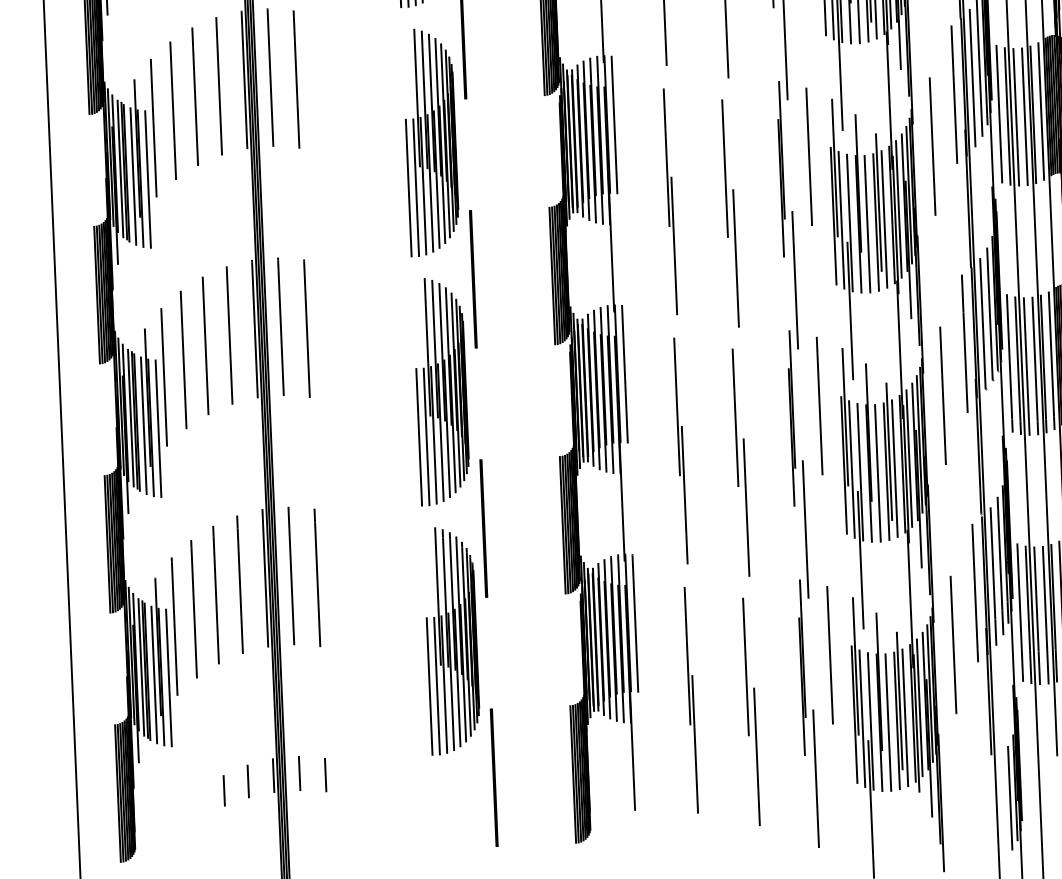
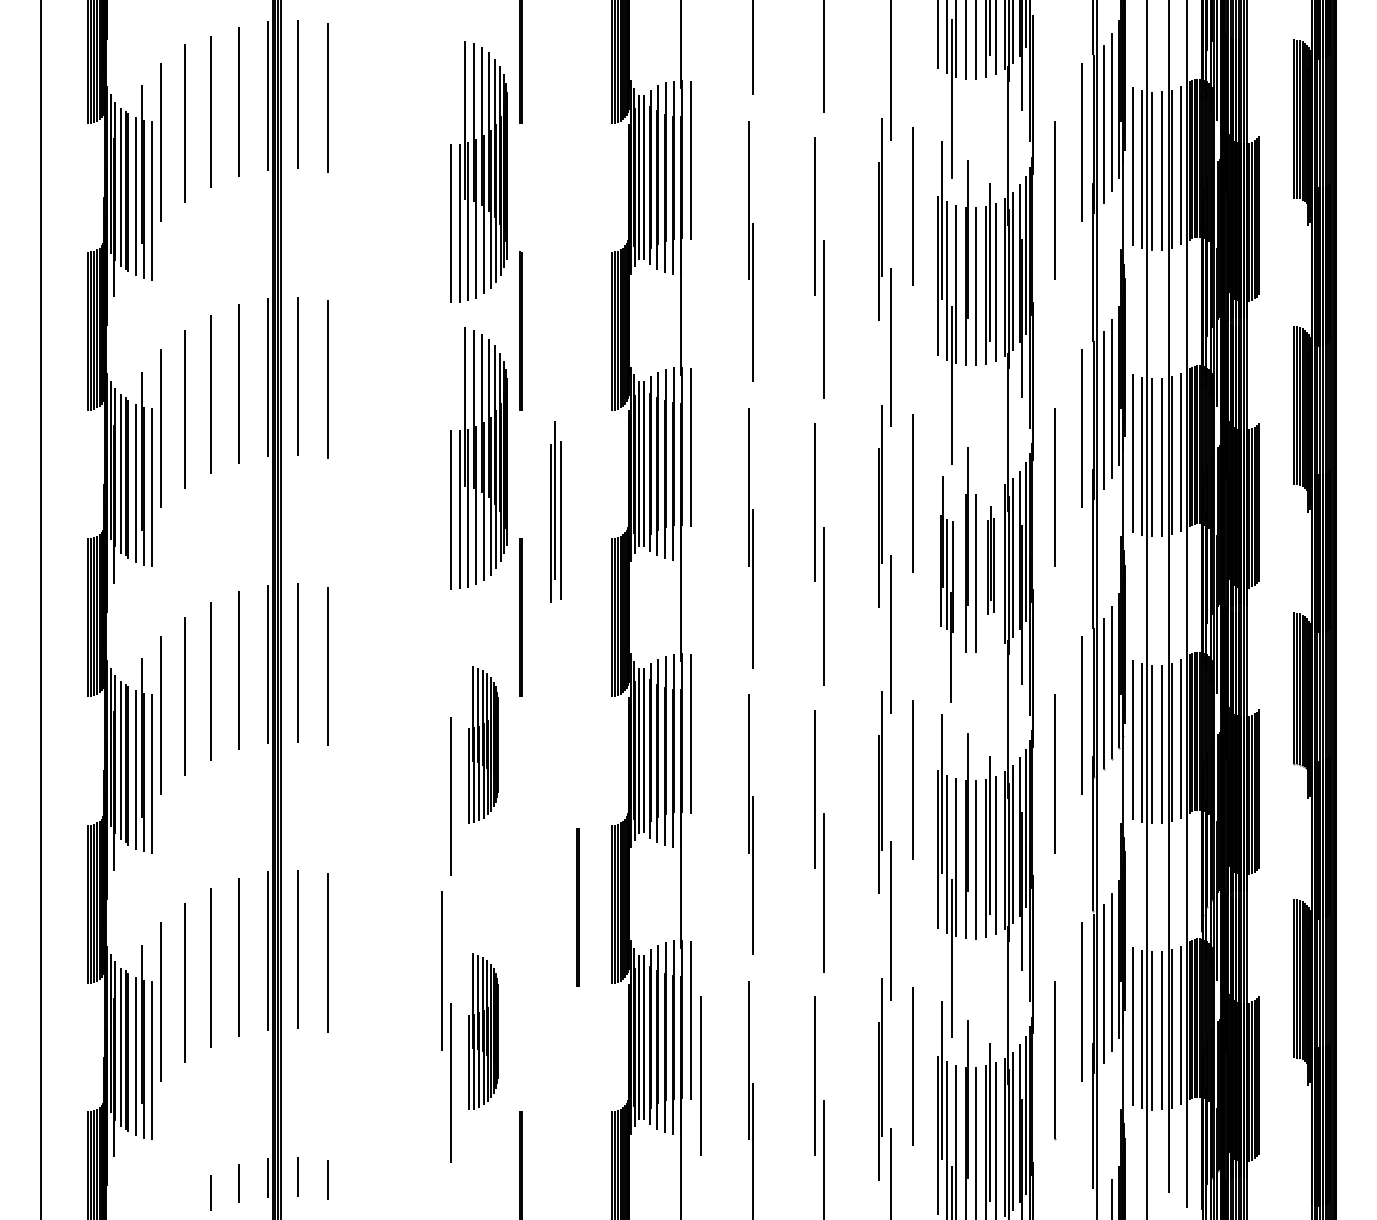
part: (499, 185) -> (555, 511), added
part: (879, 212) -> (990, 560), size x0.6
part: (842, 239) -> (946, 589), size x0.7
part: (445, 390) -> (483, 744), size x0.6
line: (483, 528) -> (577, 907), moved
line: (416, 588) -> (441, 970), added
part: (455, 640) -> (483, 1031), size x0.6
line: (646, 670) -> (700, 1075), added

